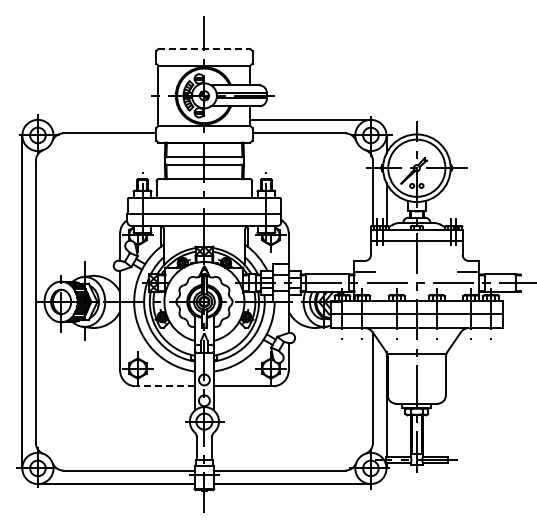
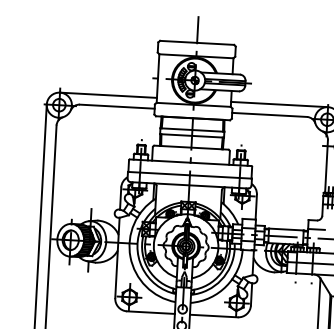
line: (204, 49) -> (197, 43), dashed -> solid
line: (97, 119) -> (107, 94), added
line: (165, 386) -> (151, 312), dashed -> solid

